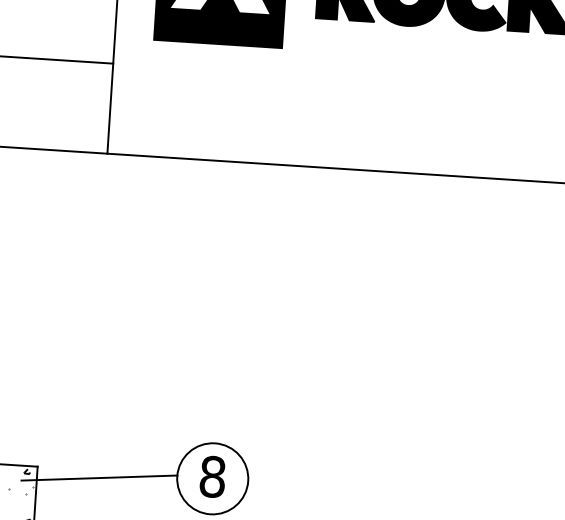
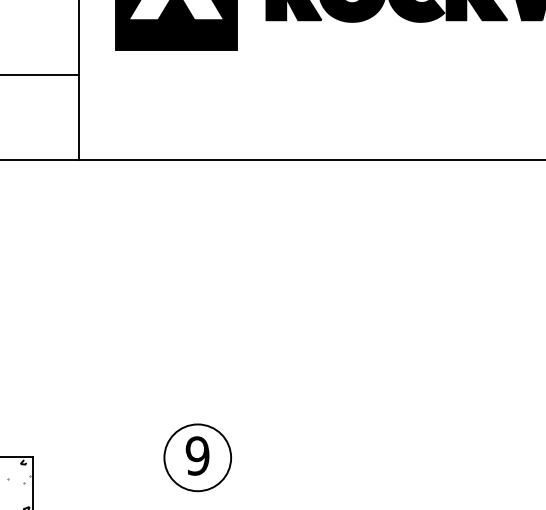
text: (212, 476) -> (197, 455), 8 -> 9
line: (99, 477) -> (91, 463), removed

